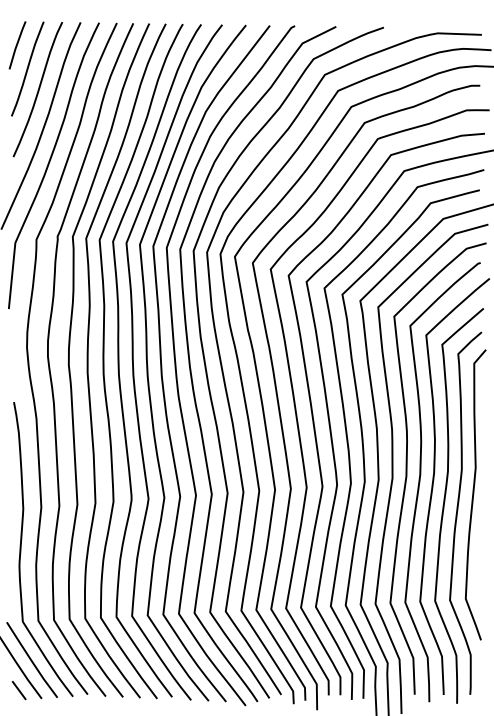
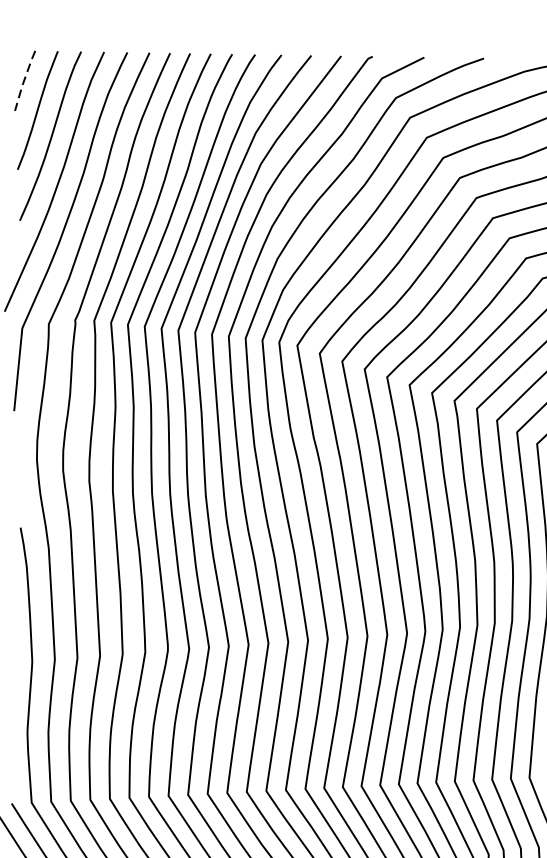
line: (16, 44) -> (23, 79), solid -> dashed

